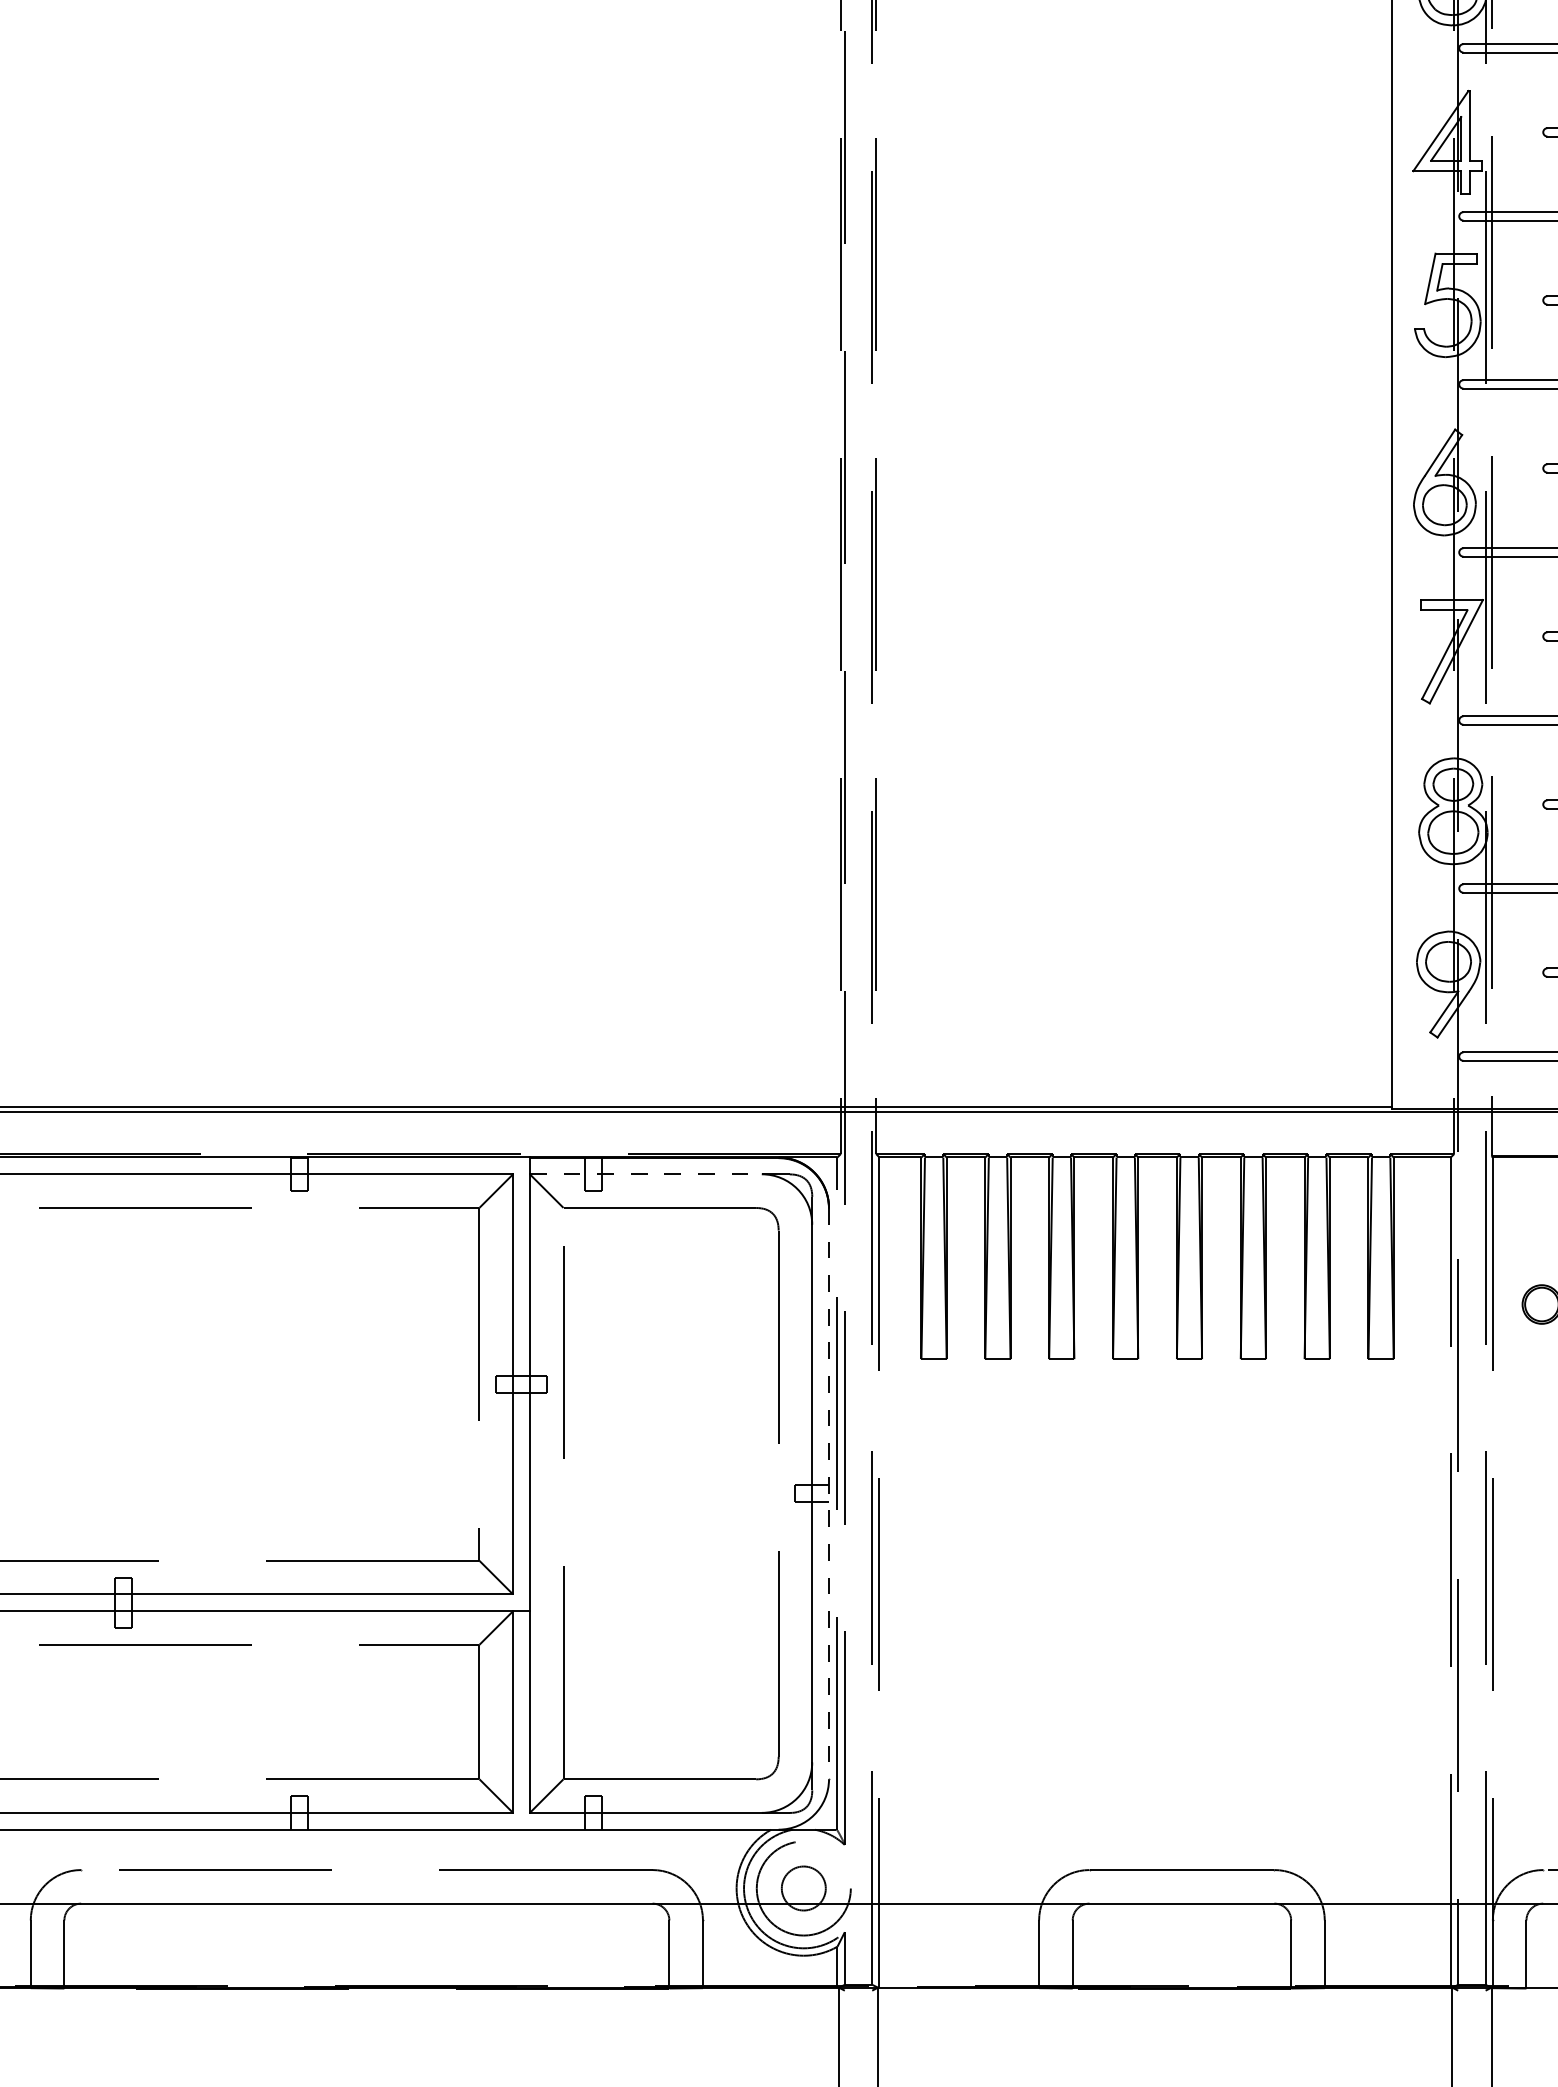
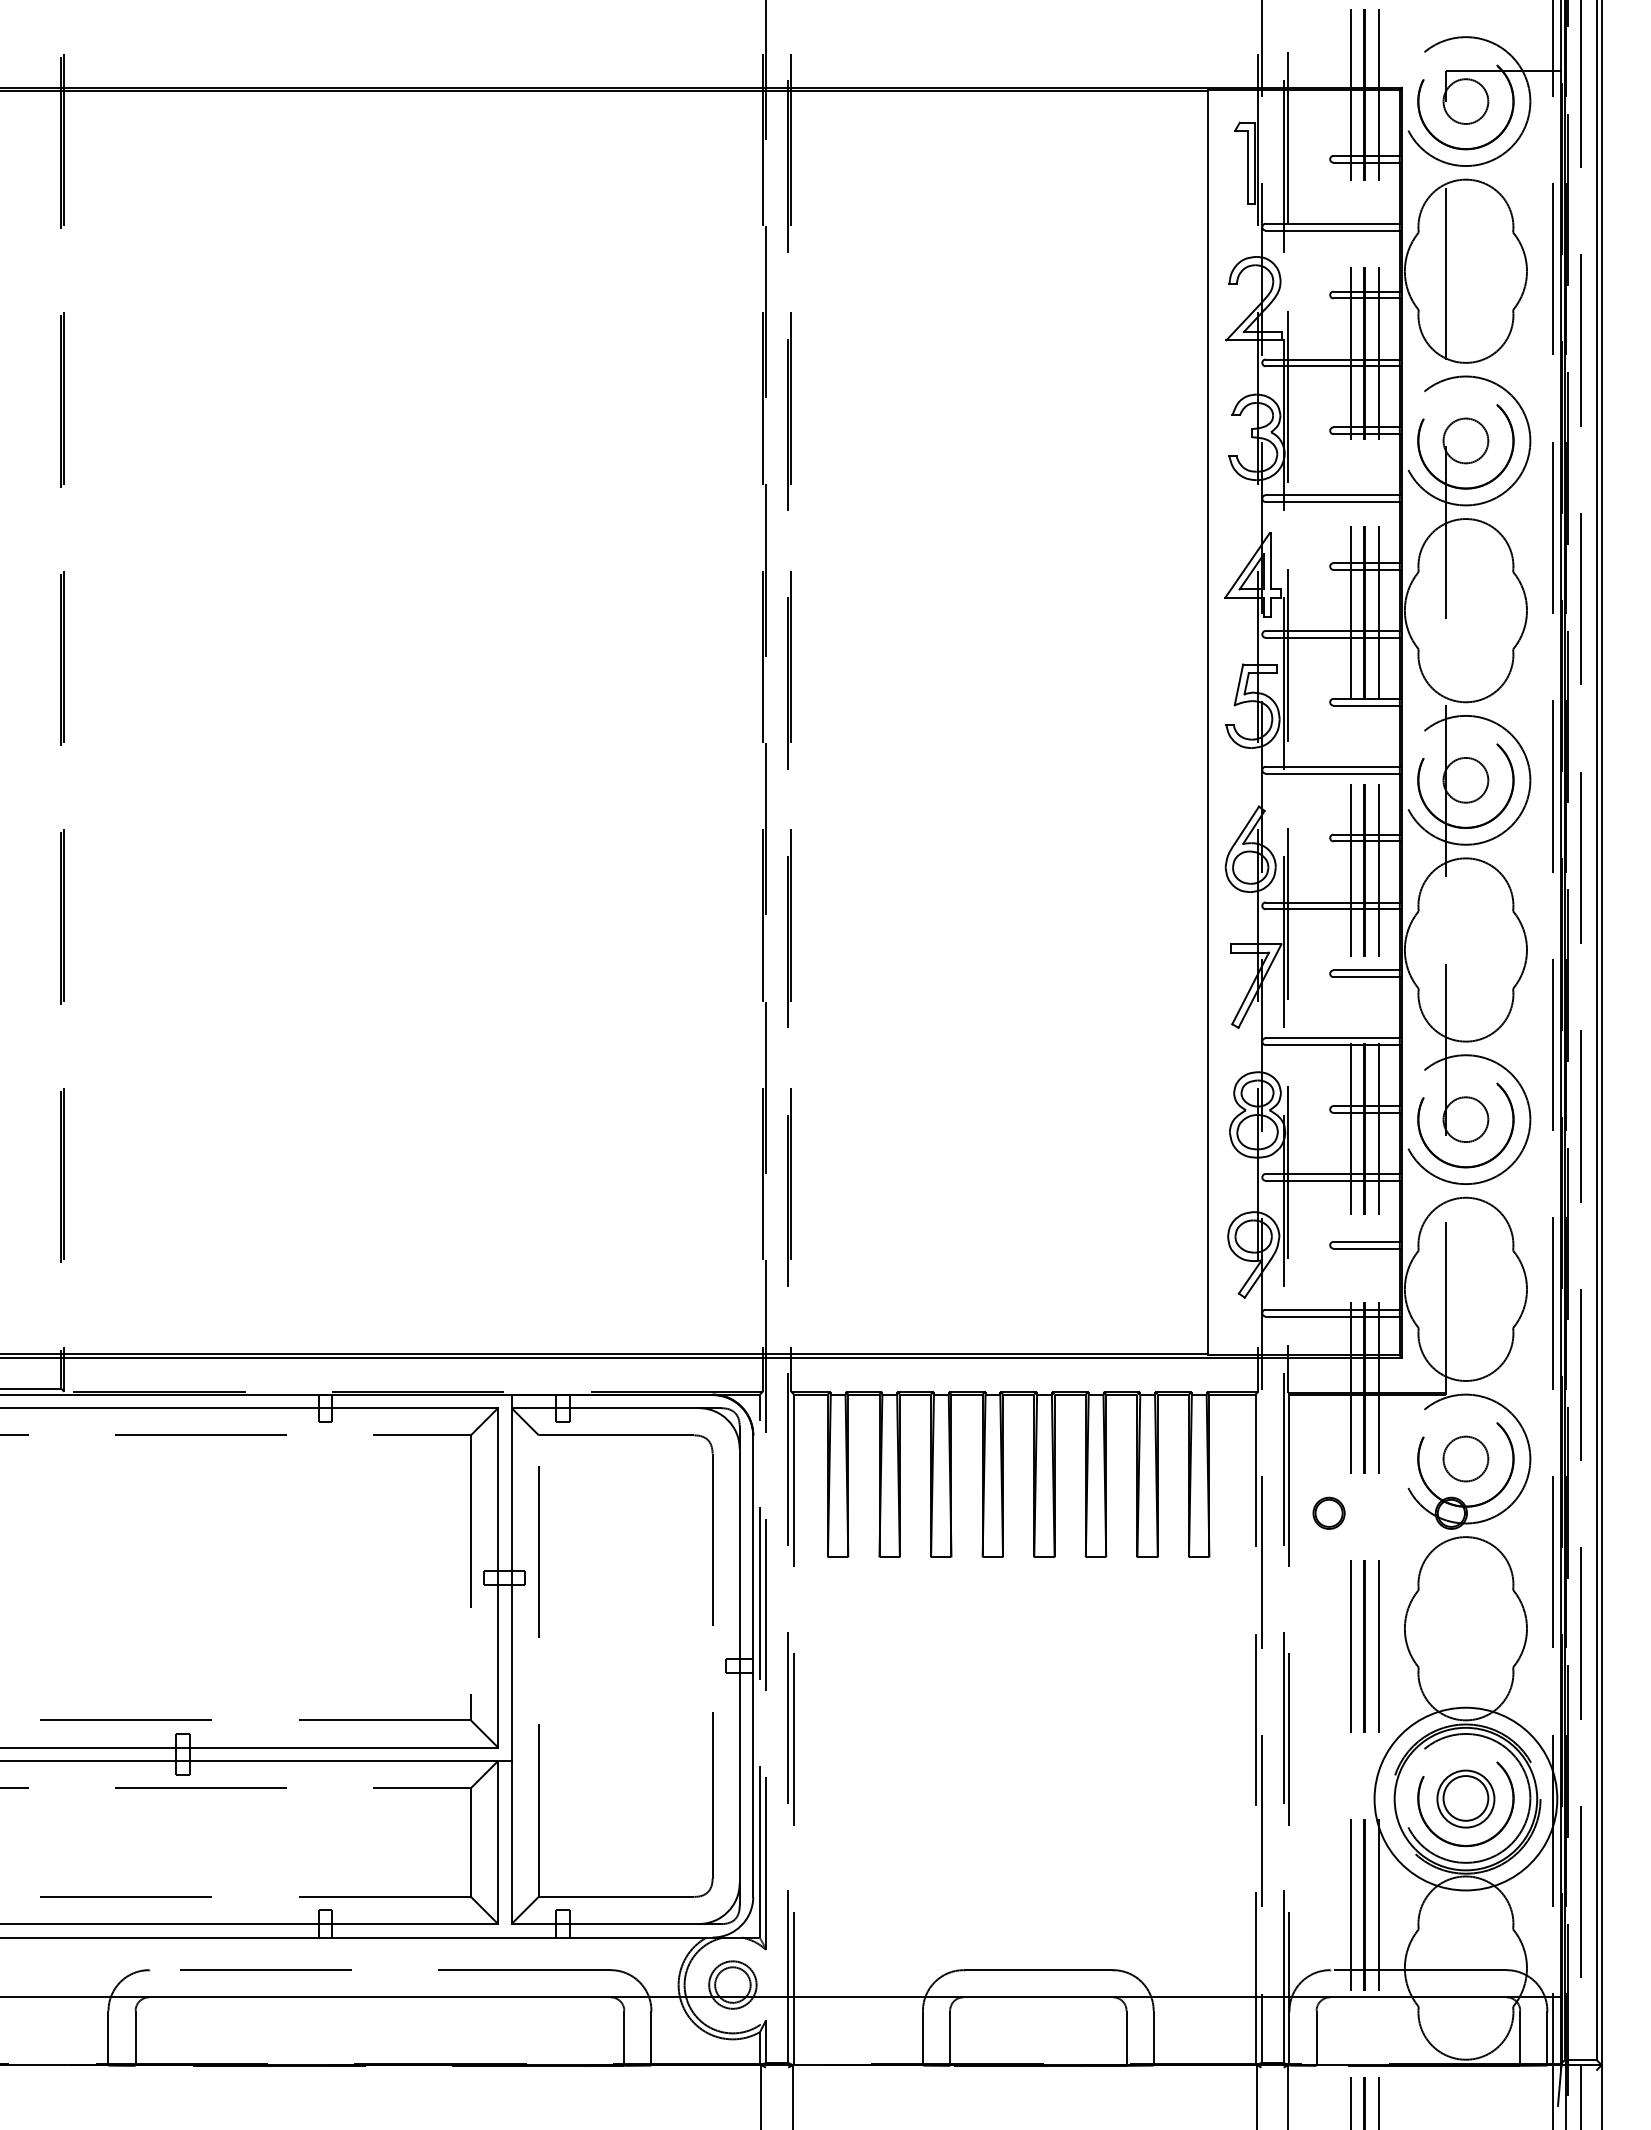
line: (646, 1174) -> (605, 1408), dashed -> solid
line: (829, 1494) -> (753, 1666), dashed -> solid
circle: (803, 1887) -> (732, 1984), size x0.62

